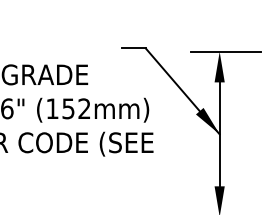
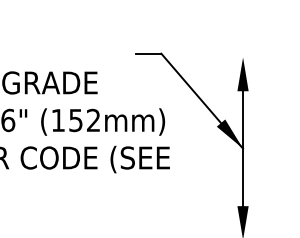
line: (225, 51) -> (249, 57), removed

